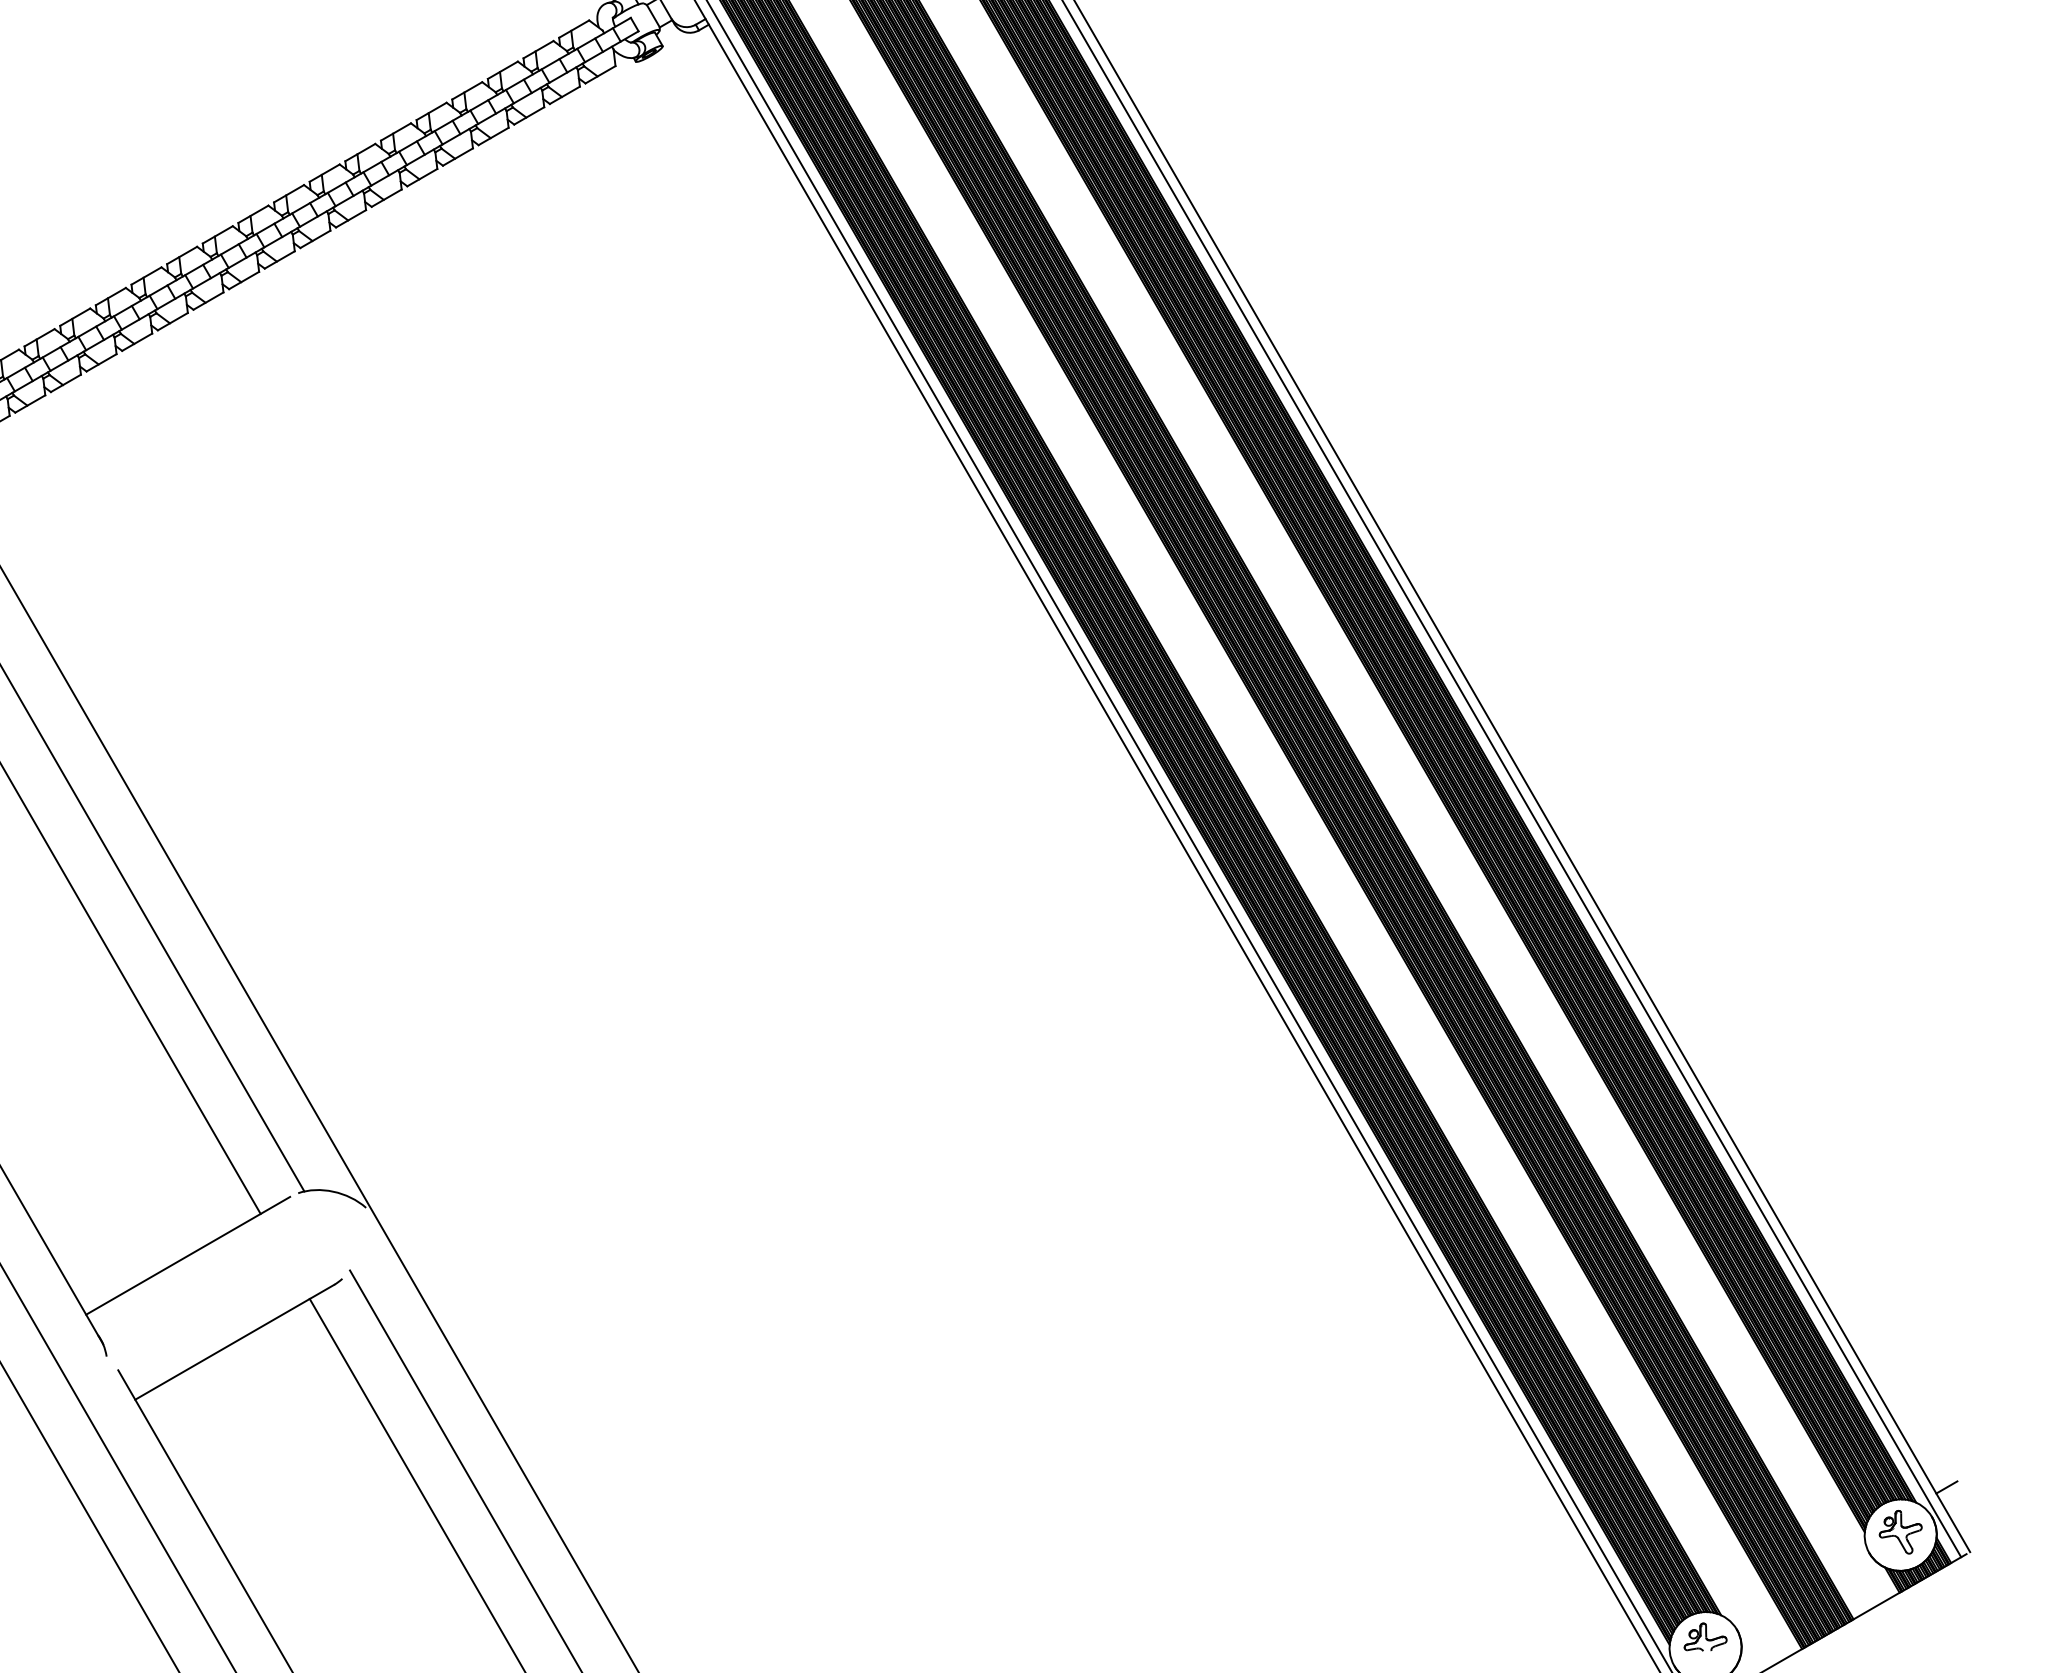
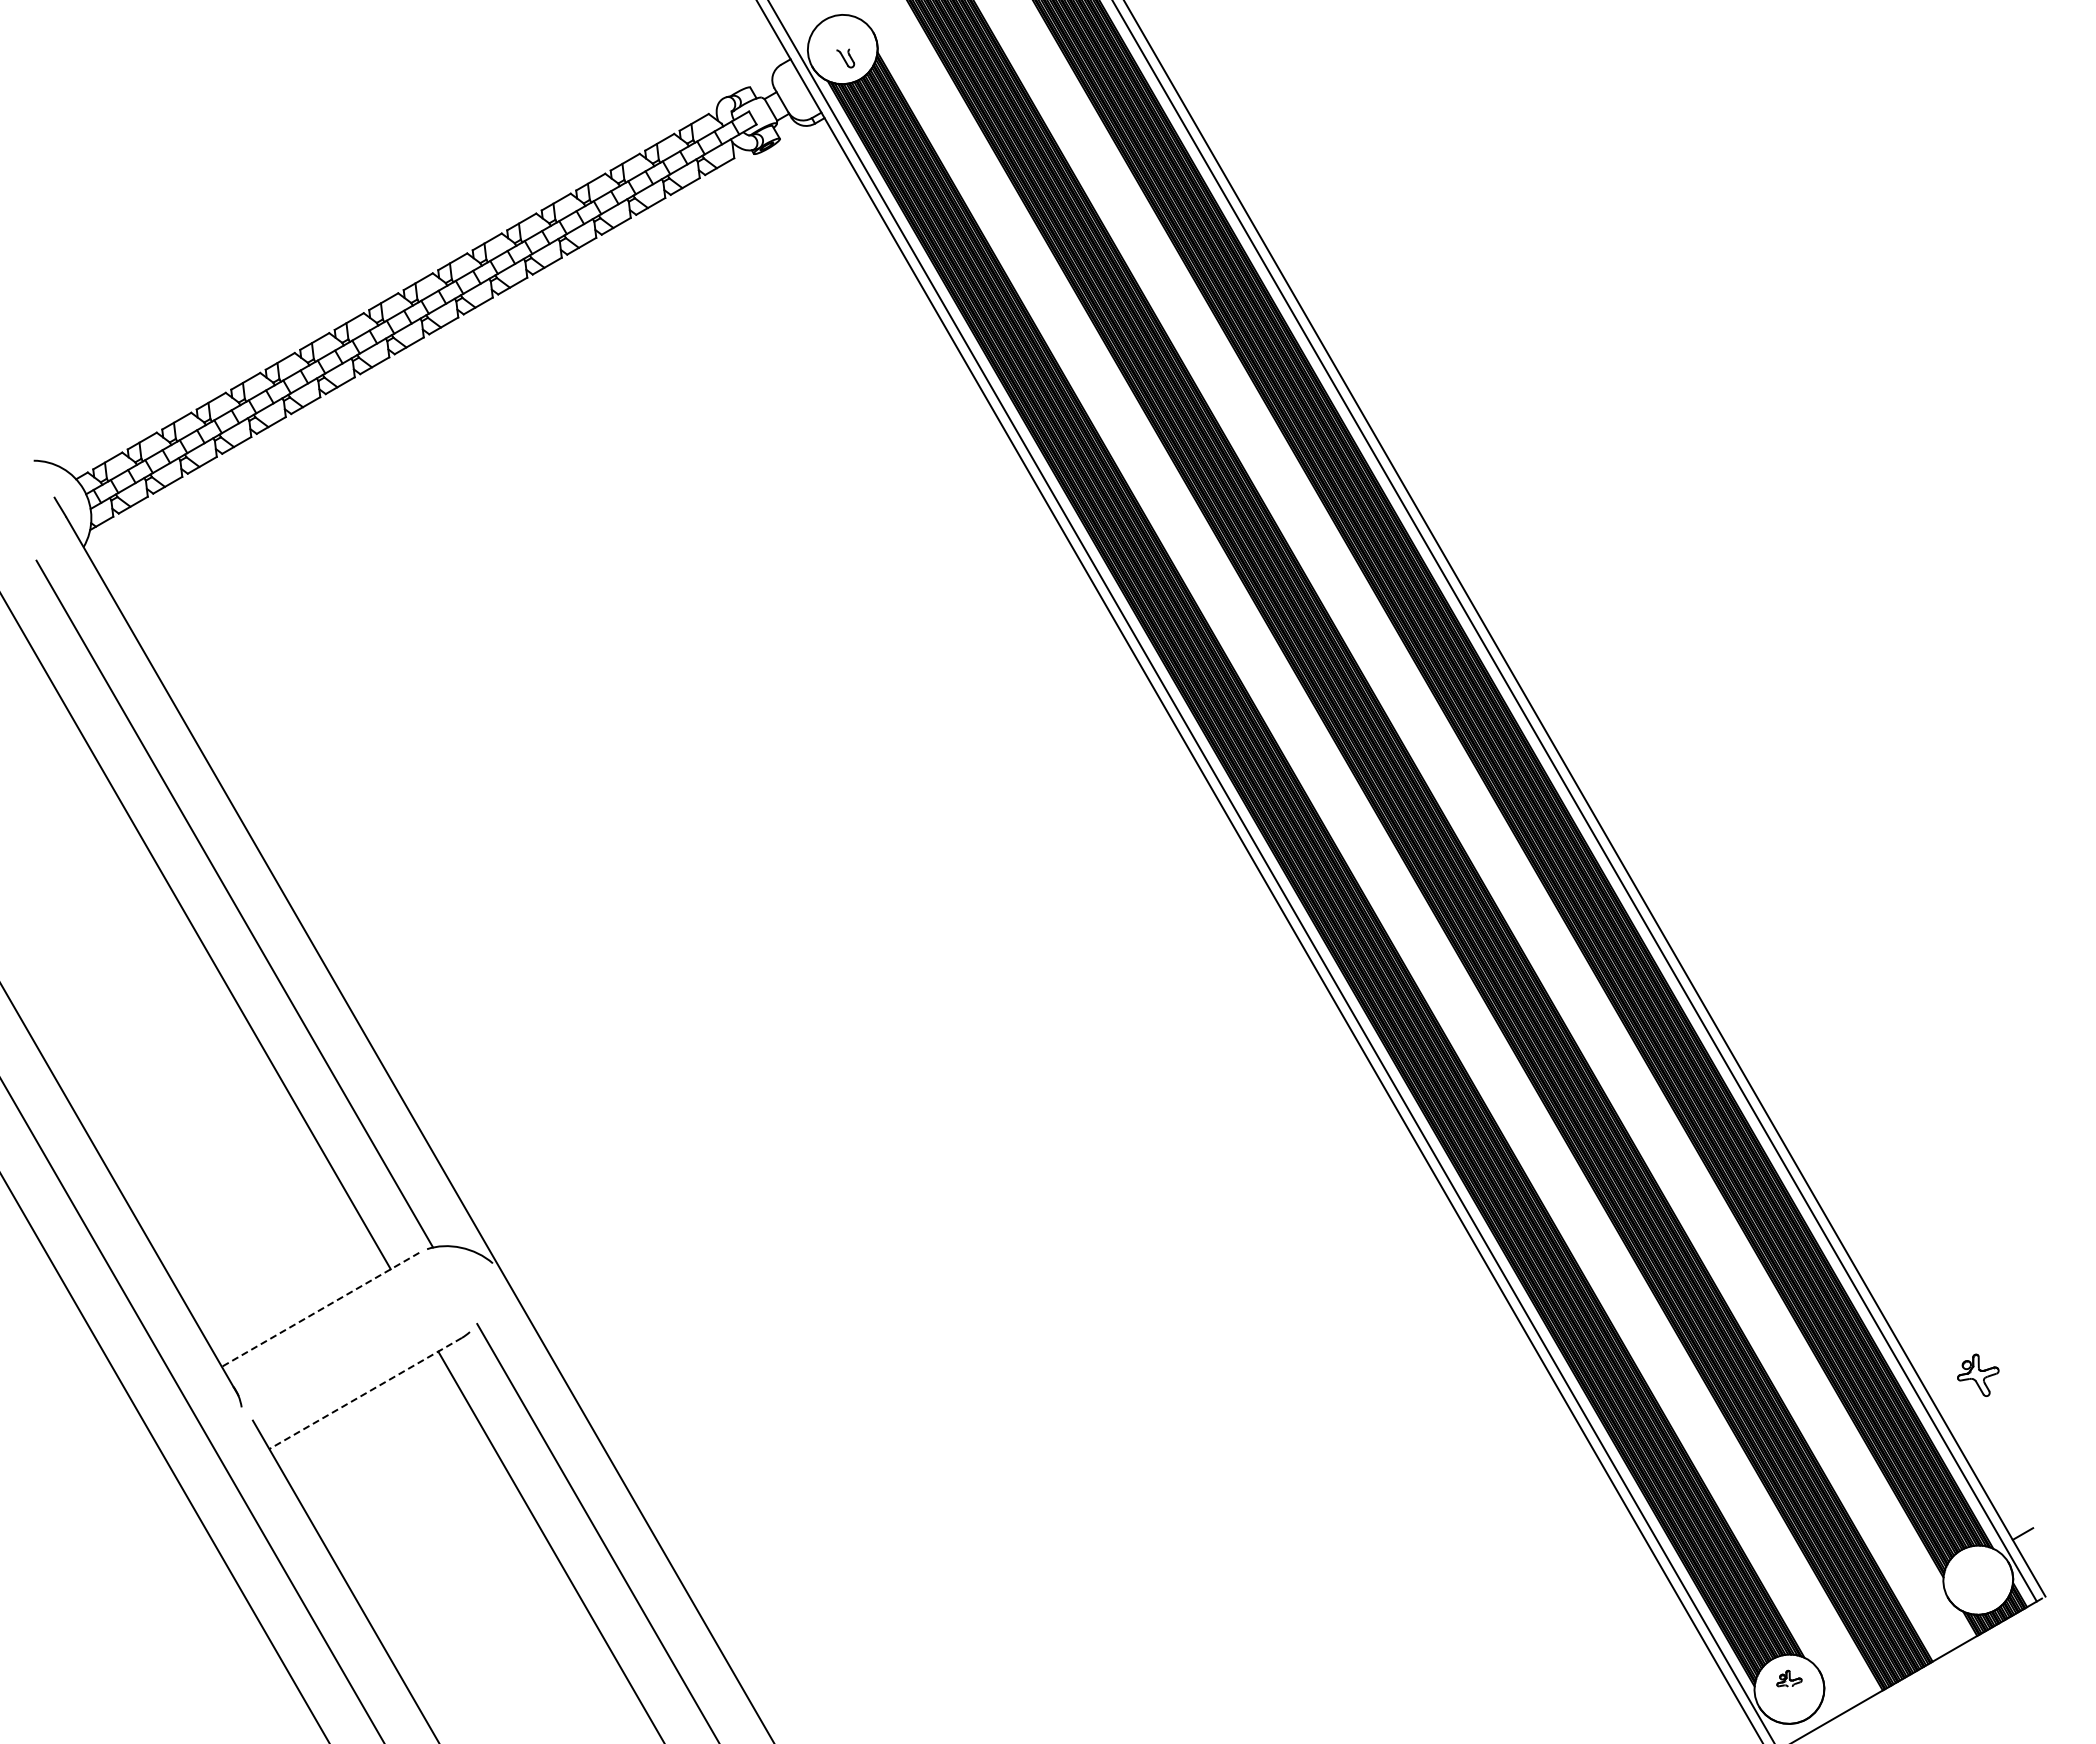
line: (188, 1255) -> (320, 1309), solid -> dashed
line: (234, 1342) -> (365, 1393), solid -> dashed
part: (1900, 1531) -> (1978, 1374), moved
part: (1705, 1636) -> (1789, 1678), size x0.6

